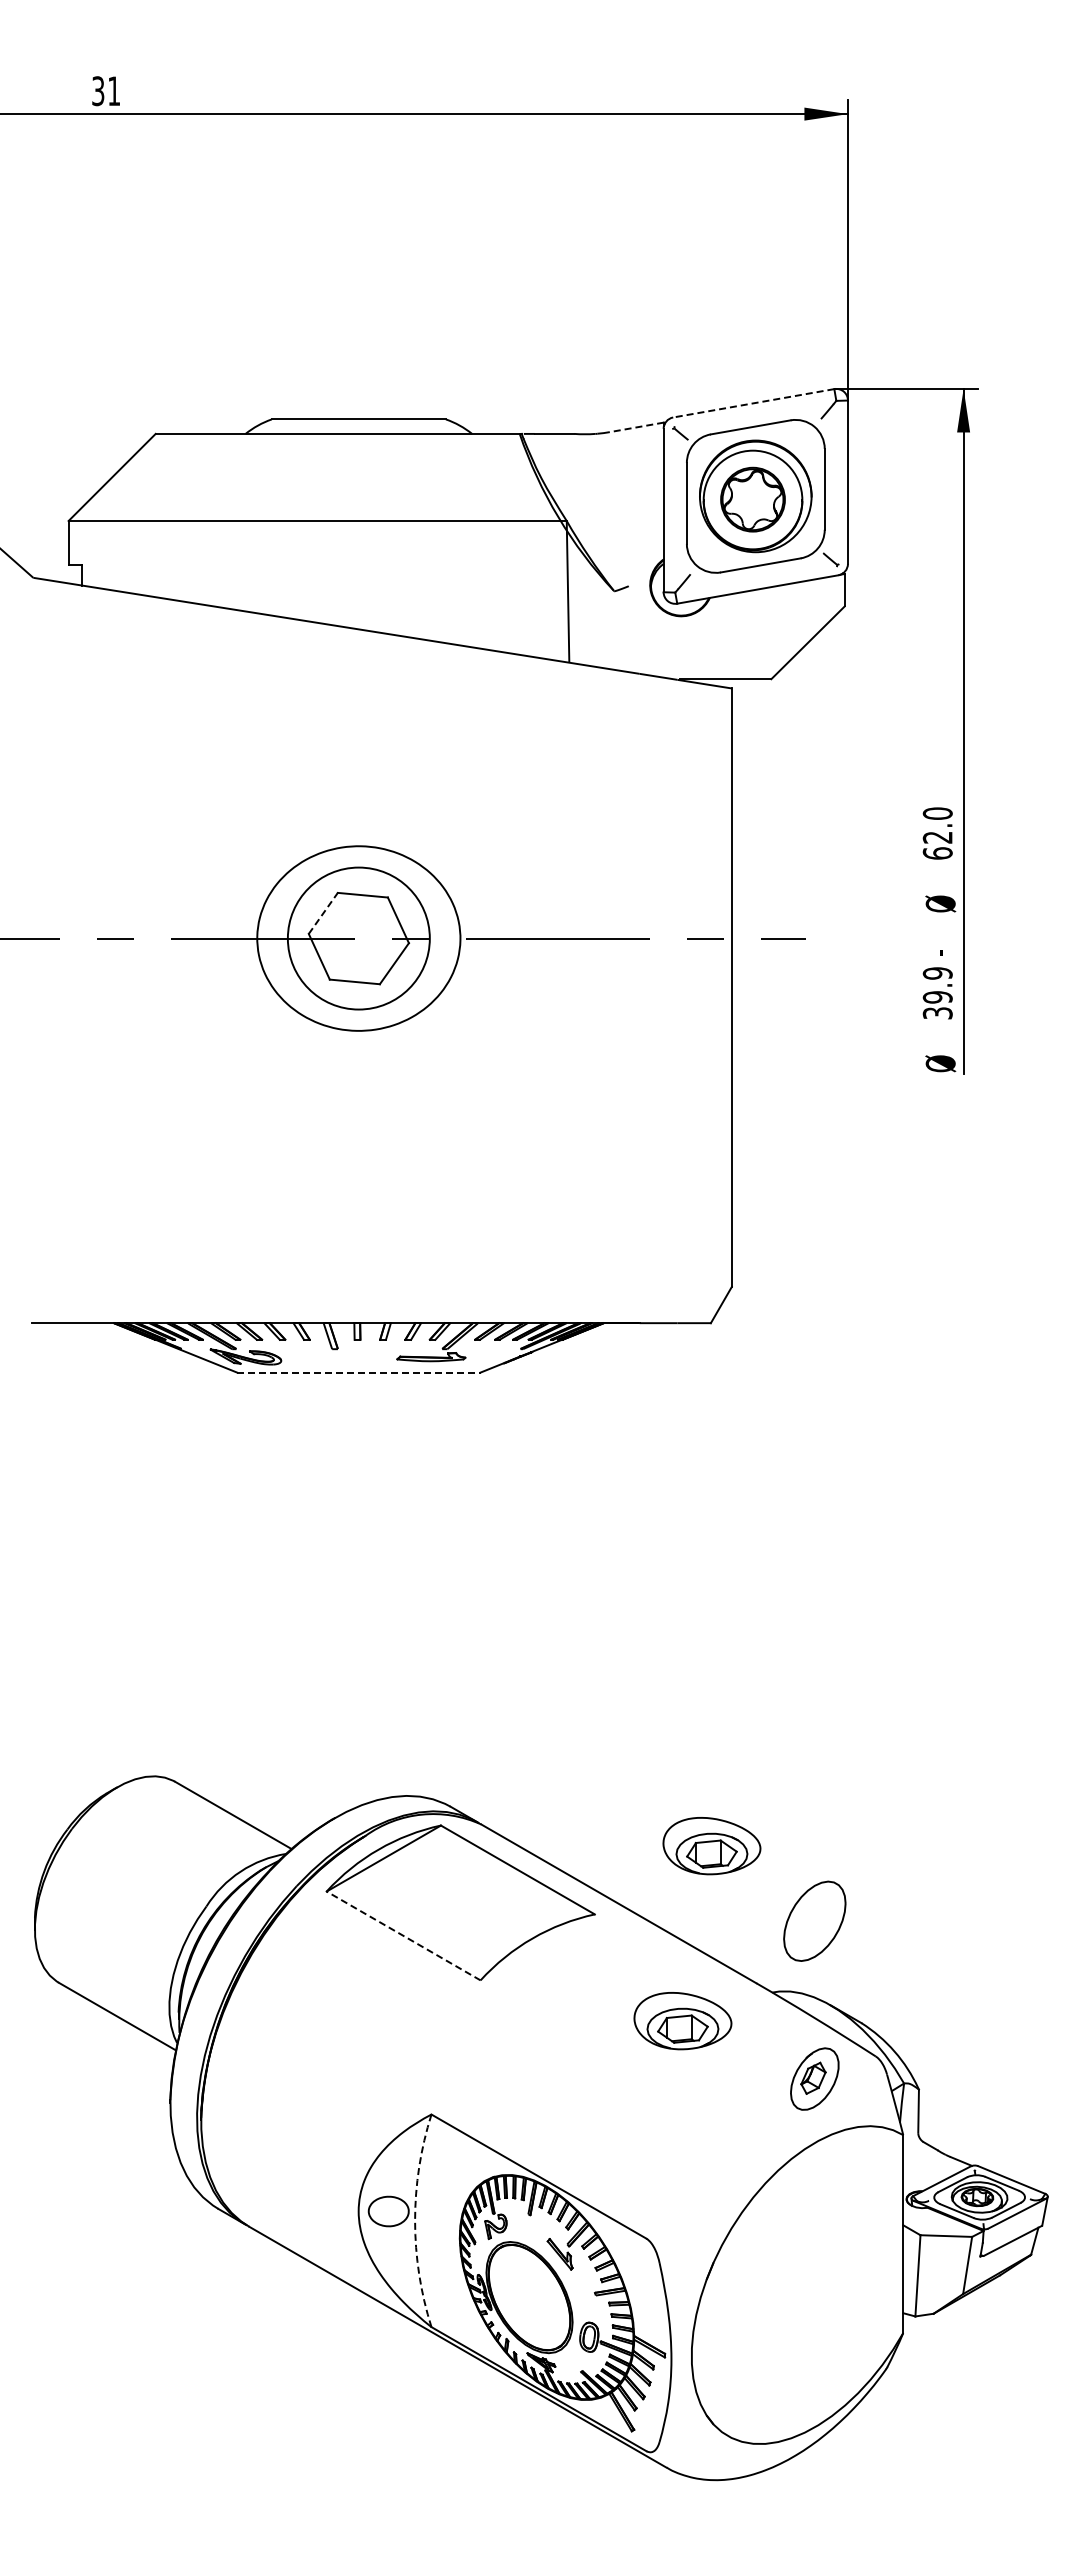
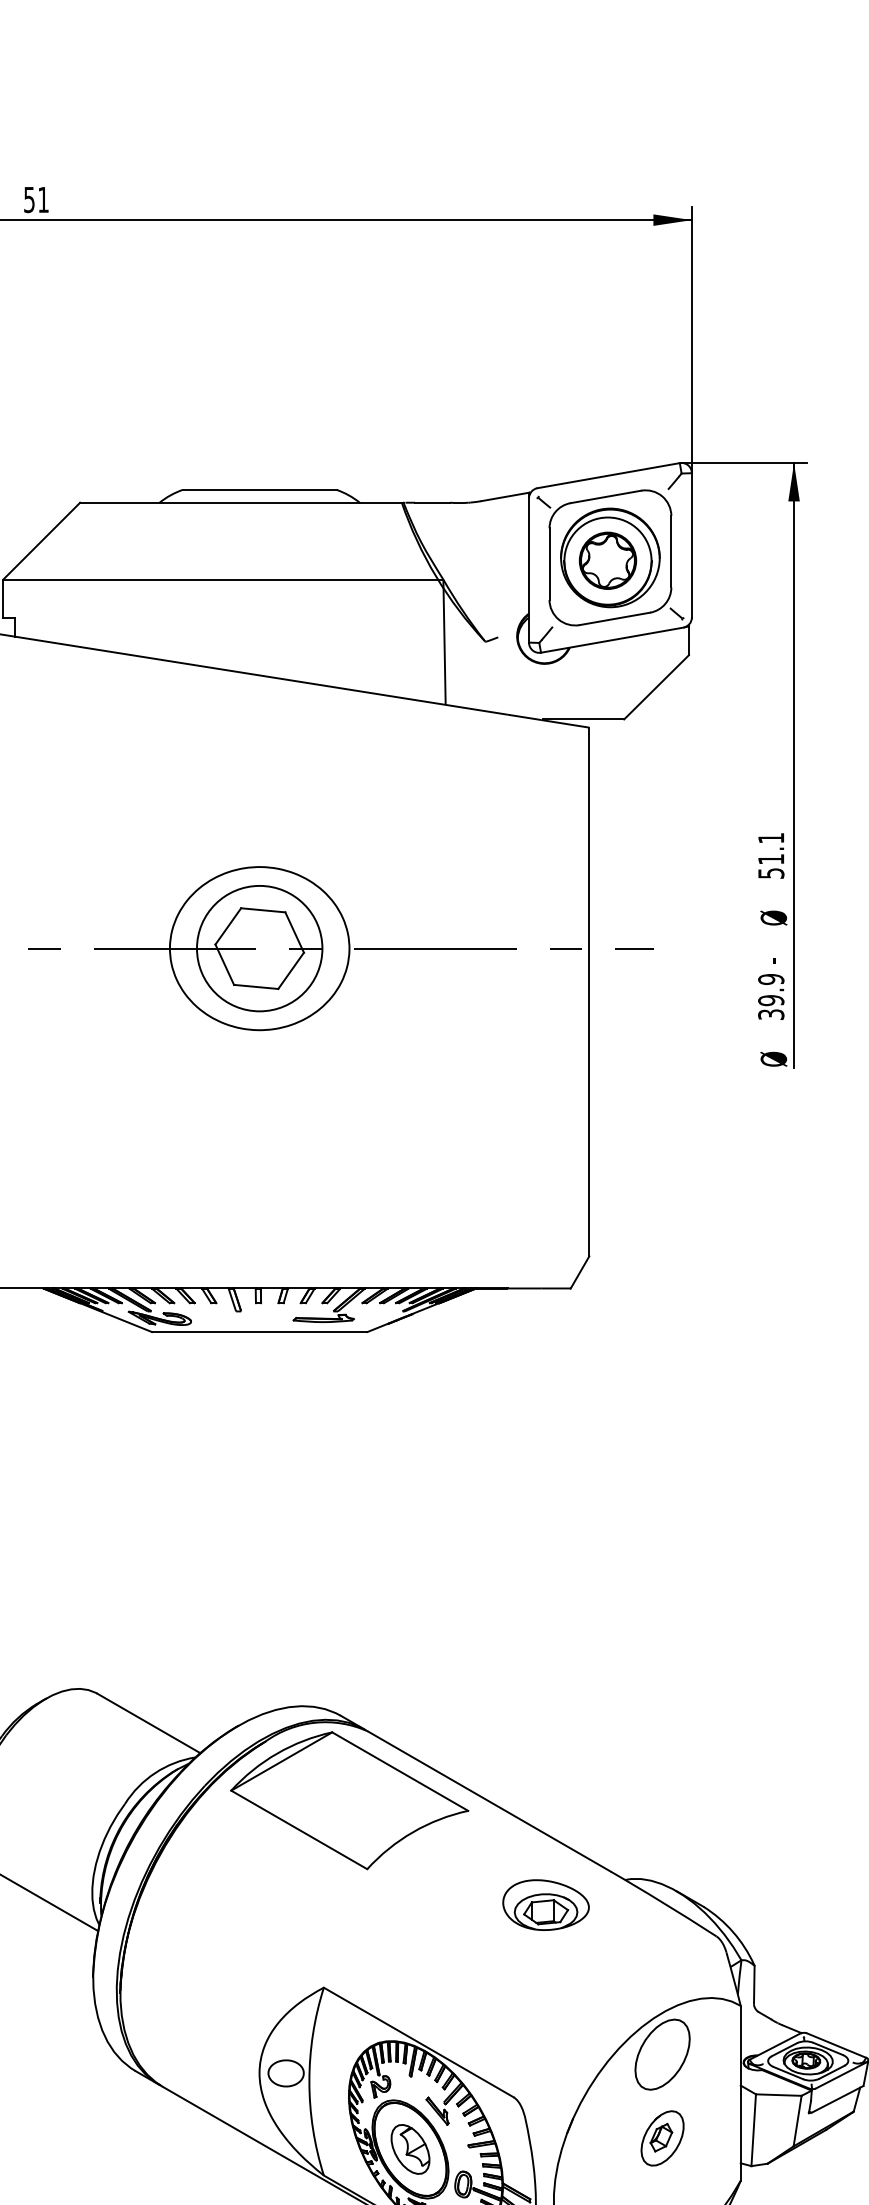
text: (98, 90) -> (29, 199), 31 -> 51
line: (753, 403) -> (608, 475), dashed -> solid
line: (636, 427) -> (505, 497), dashed -> solid
text: (937, 833) -> (770, 855), 62.0 -> 51.1
line: (323, 913) -> (228, 926), dashed -> solid
line: (358, 1372) -> (259, 1332), dashed -> solid
part: (711, 1846) -> (571, 1750), removed
part: (814, 1920) -> (662, 2053), moved
line: (403, 1935) -> (299, 1829), dashed -> solid
part: (814, 2078) -> (662, 2137), moved
arc: (415, 2220) -> (309, 2081), dashed -> solid
part: (529, 2297) -> (410, 2149), added

